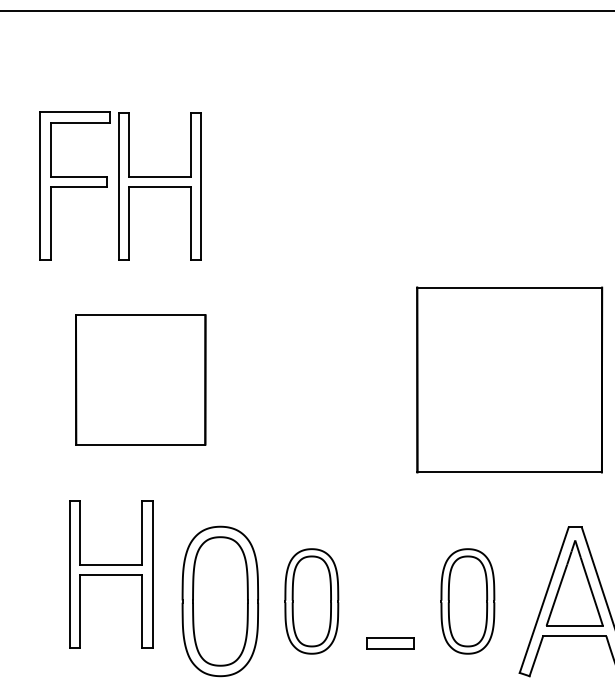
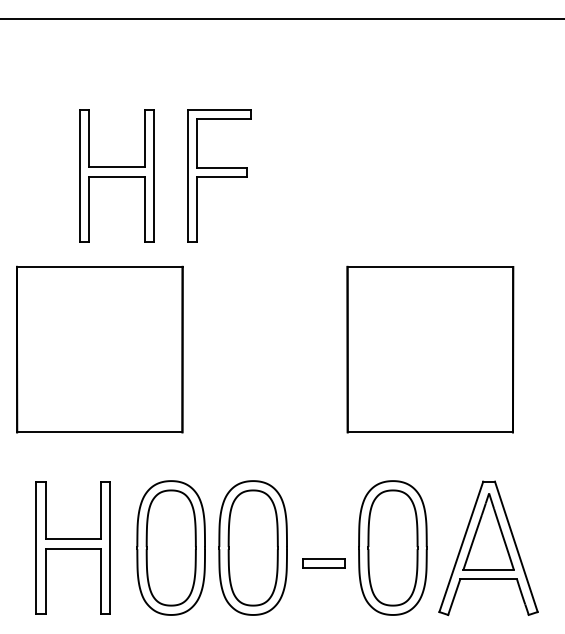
part: (75, 185) -> (219, 175), moved
part: (140, 379) -> (99, 349), size x1.43
part: (110, 574) -> (72, 547), moved
part: (311, 600) -> (252, 547), size x1.43
part: (467, 600) -> (392, 547), size x1.43
part: (390, 643) -> (323, 563), moved

